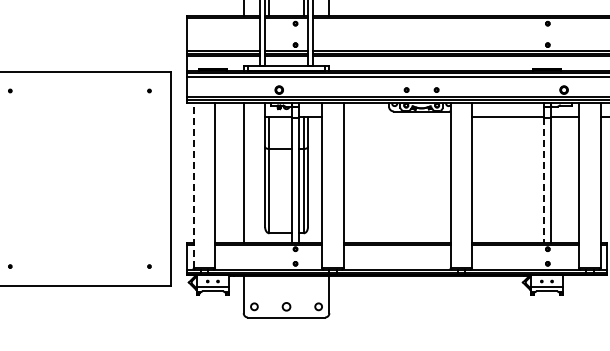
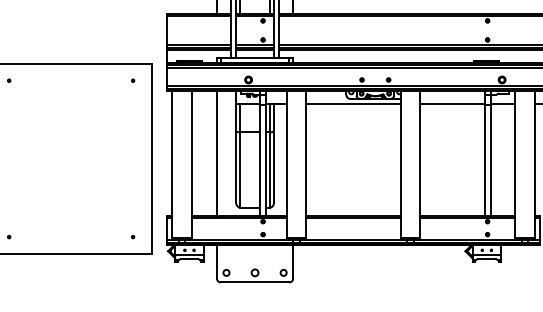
line: (396, 116) -> (352, 103), added
line: (544, 180) -> (484, 160), dashed -> solid
line: (193, 184) -> (172, 164), dashed -> solid

